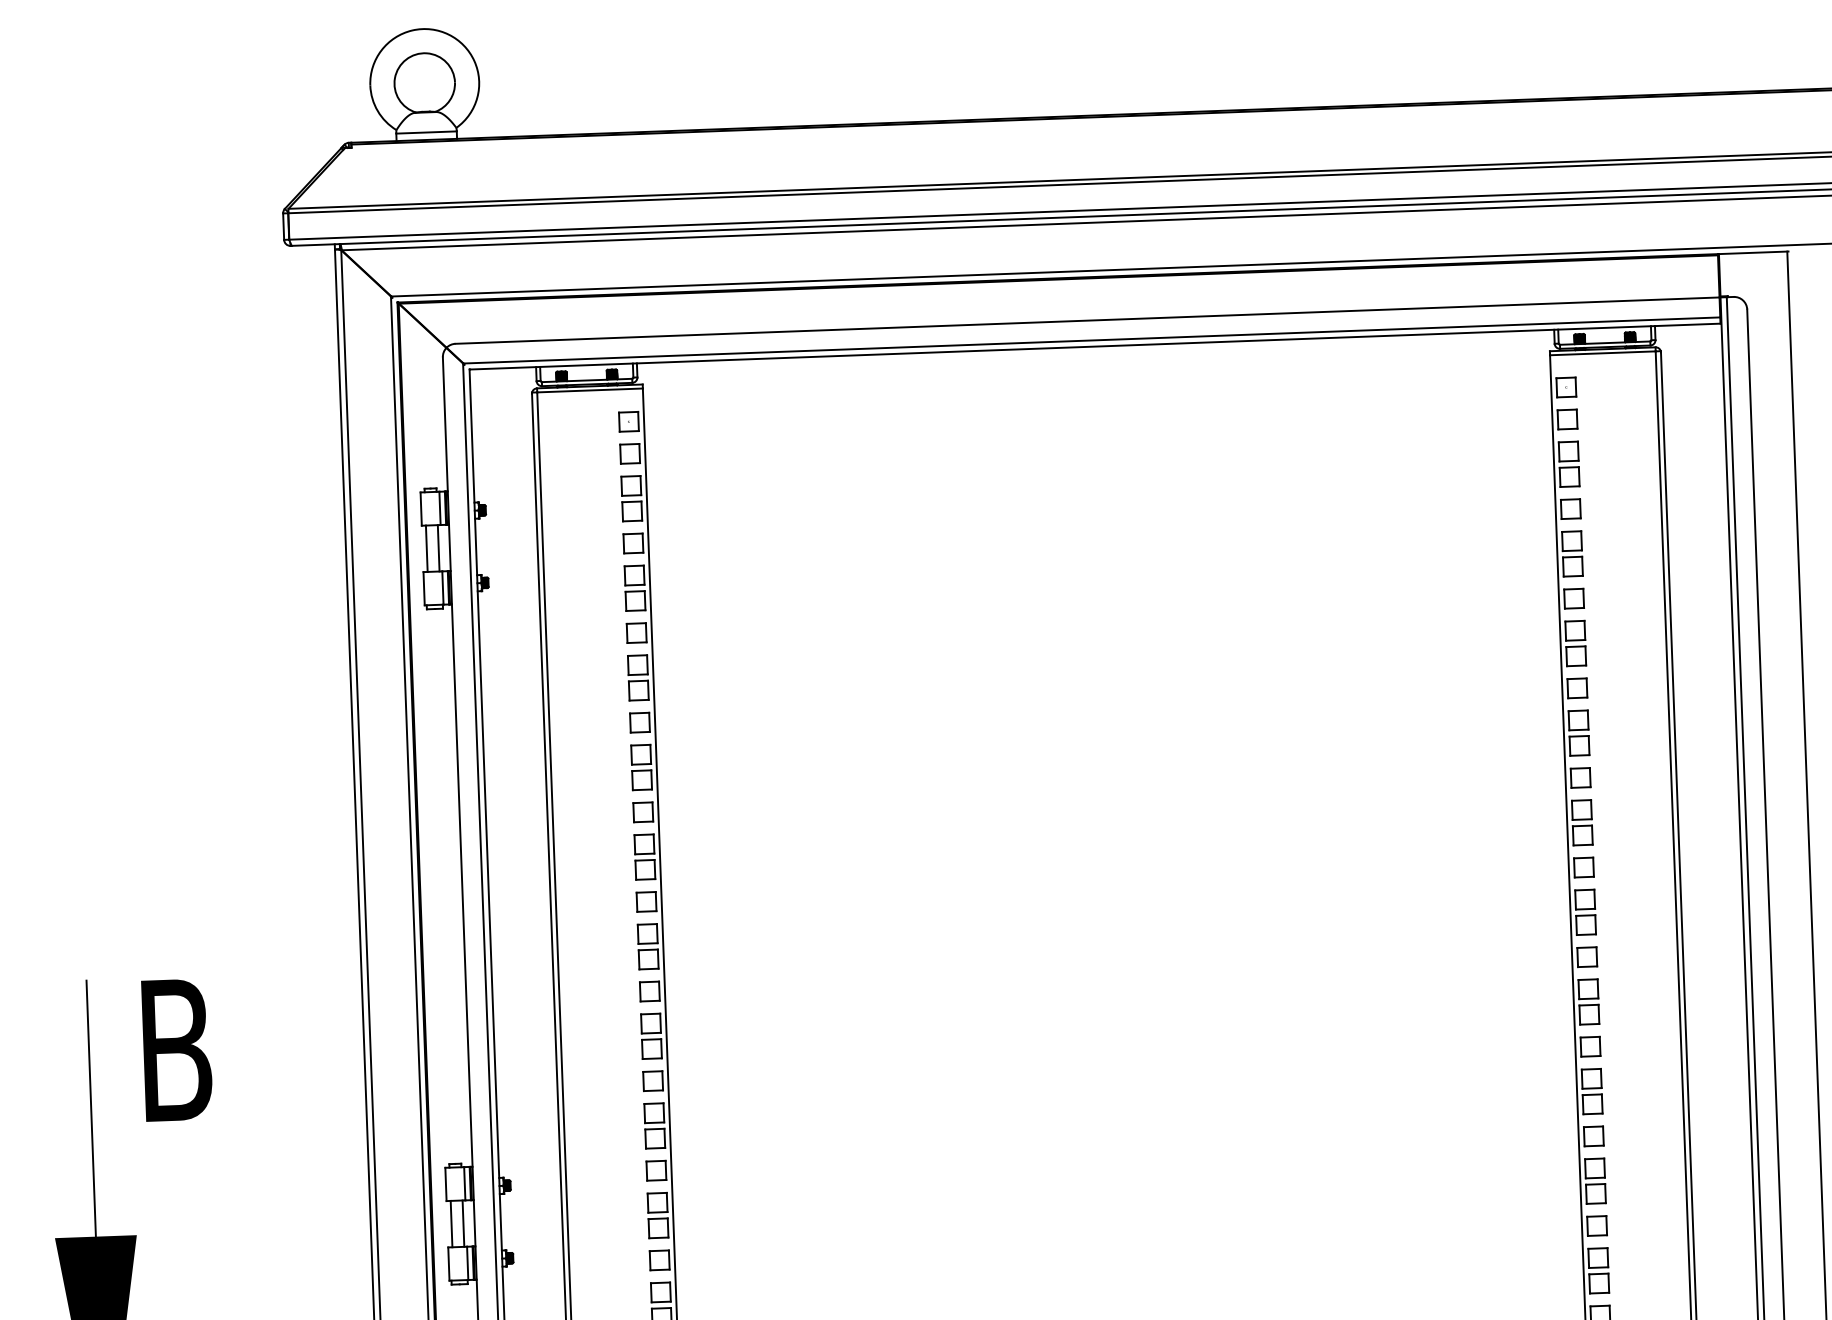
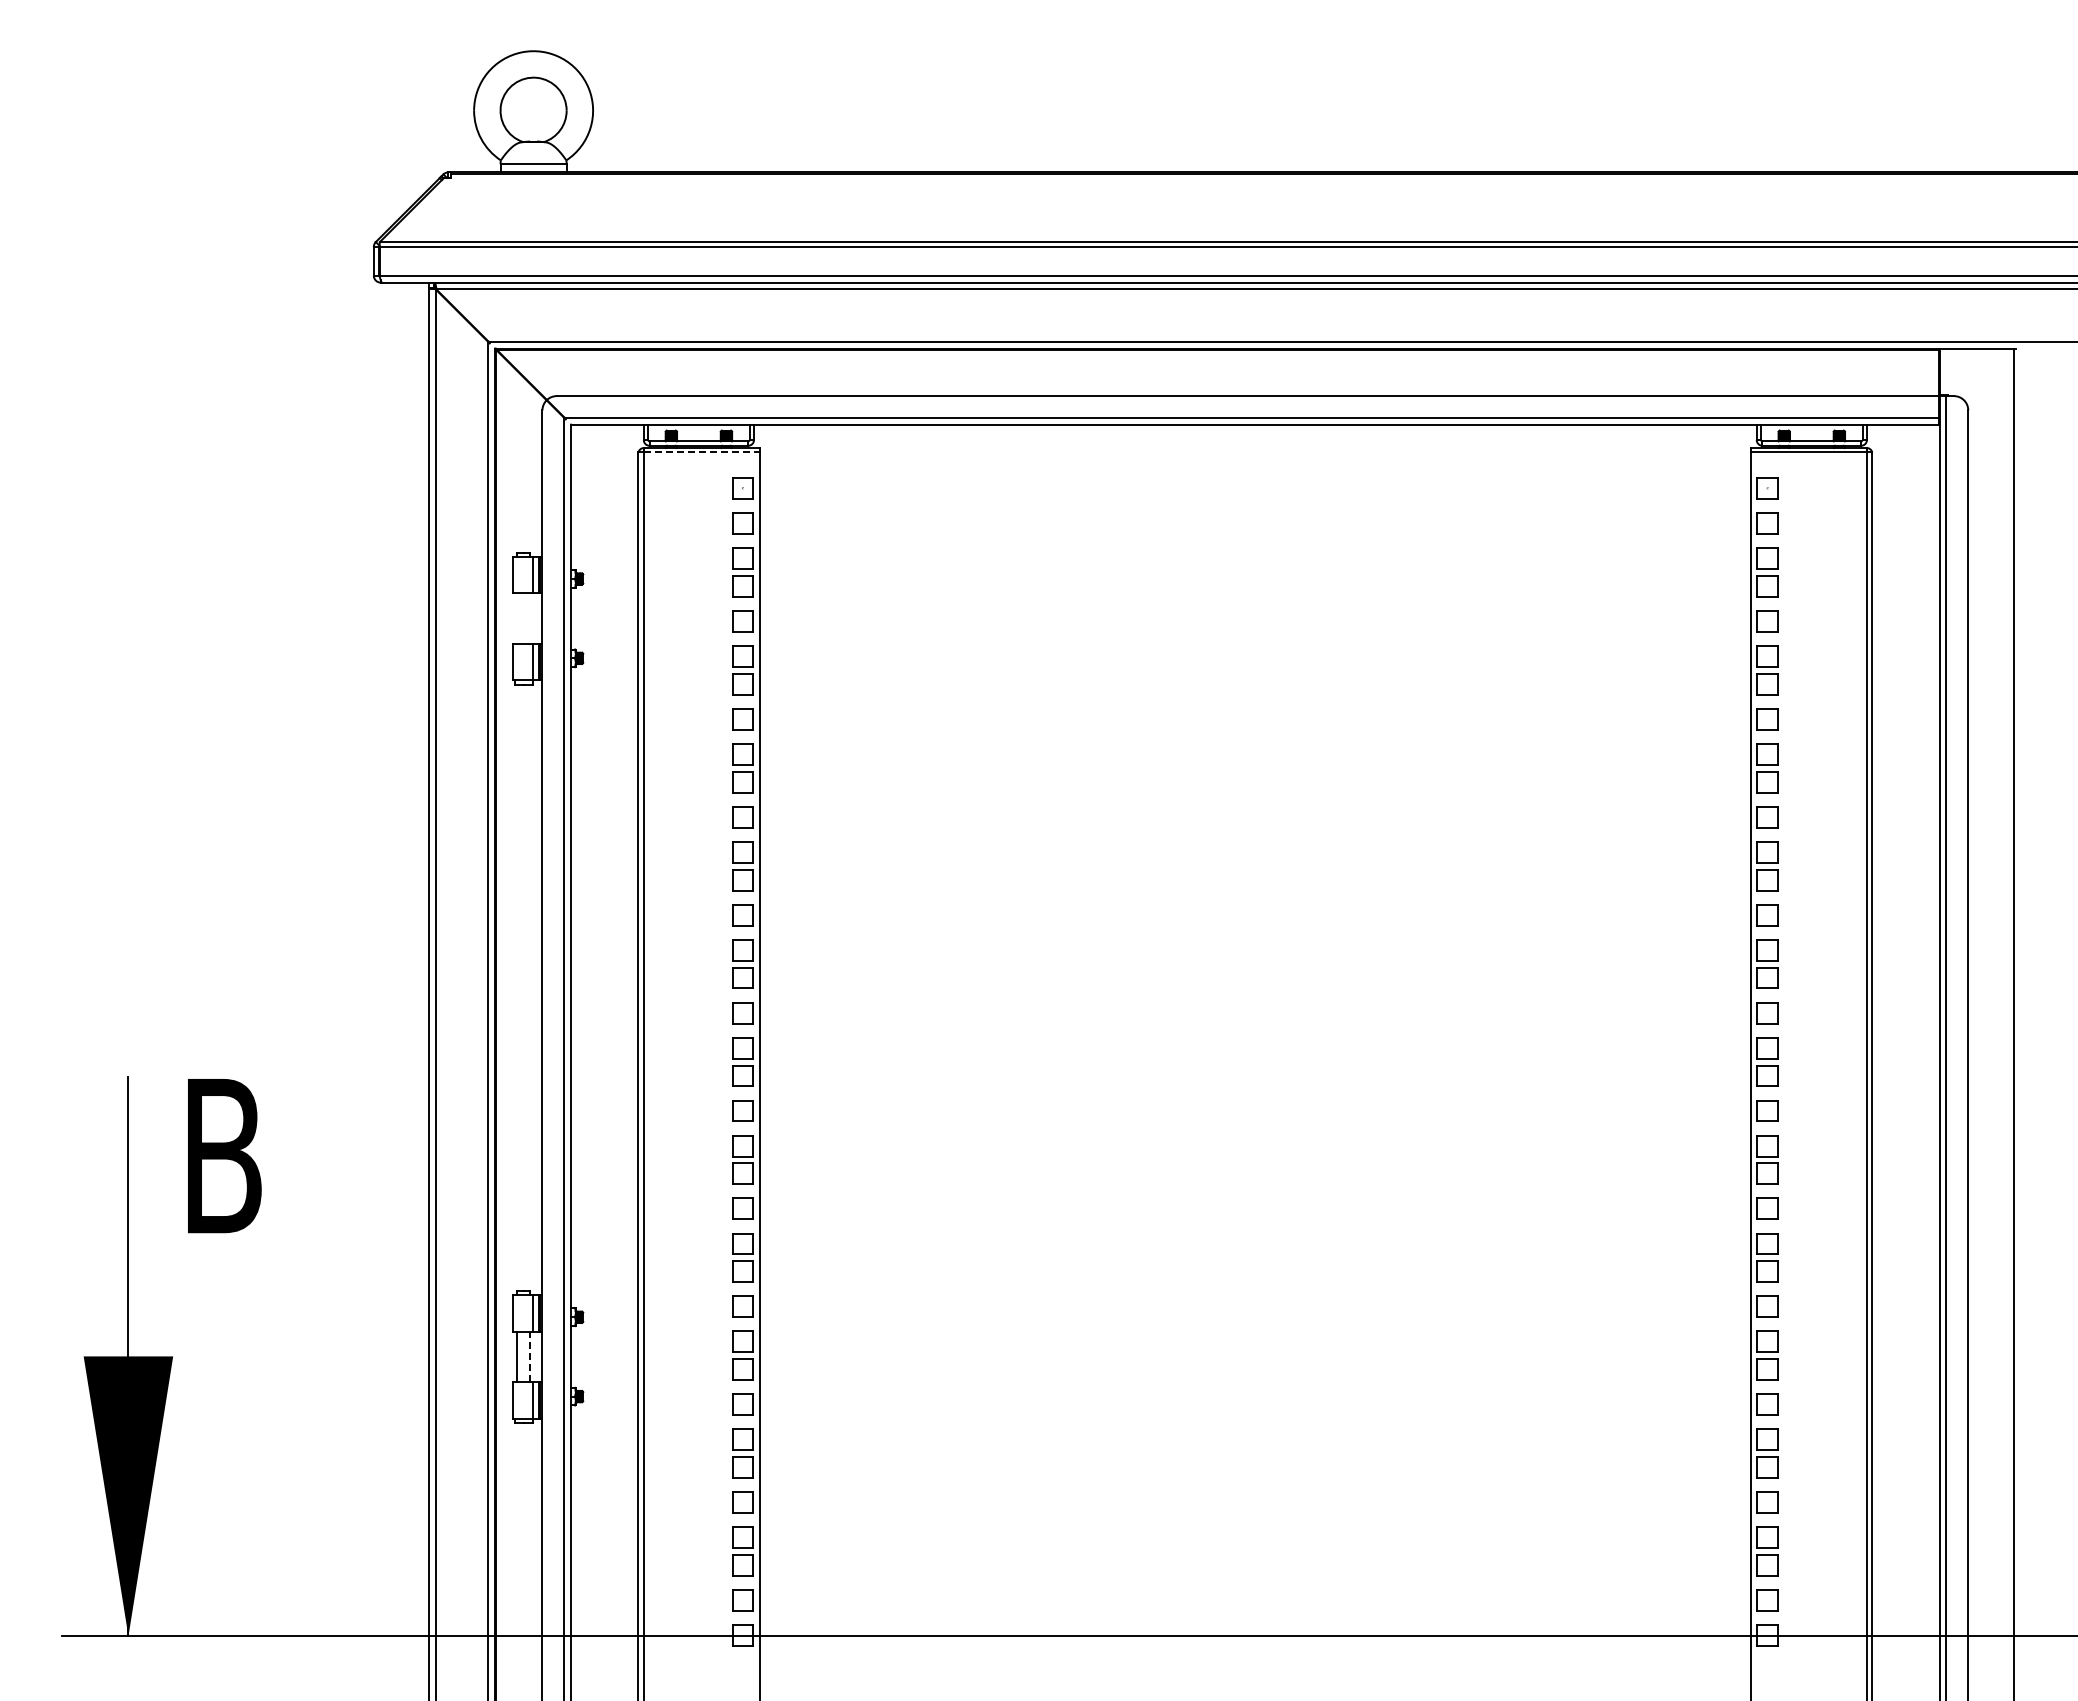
line: (589, 390) -> (701, 452), solid -> dashed
line: (427, 548) -> (517, 618), removed
line: (438, 548) -> (530, 618), removed
line: (463, 1223) -> (530, 1356), solid -> dashed

